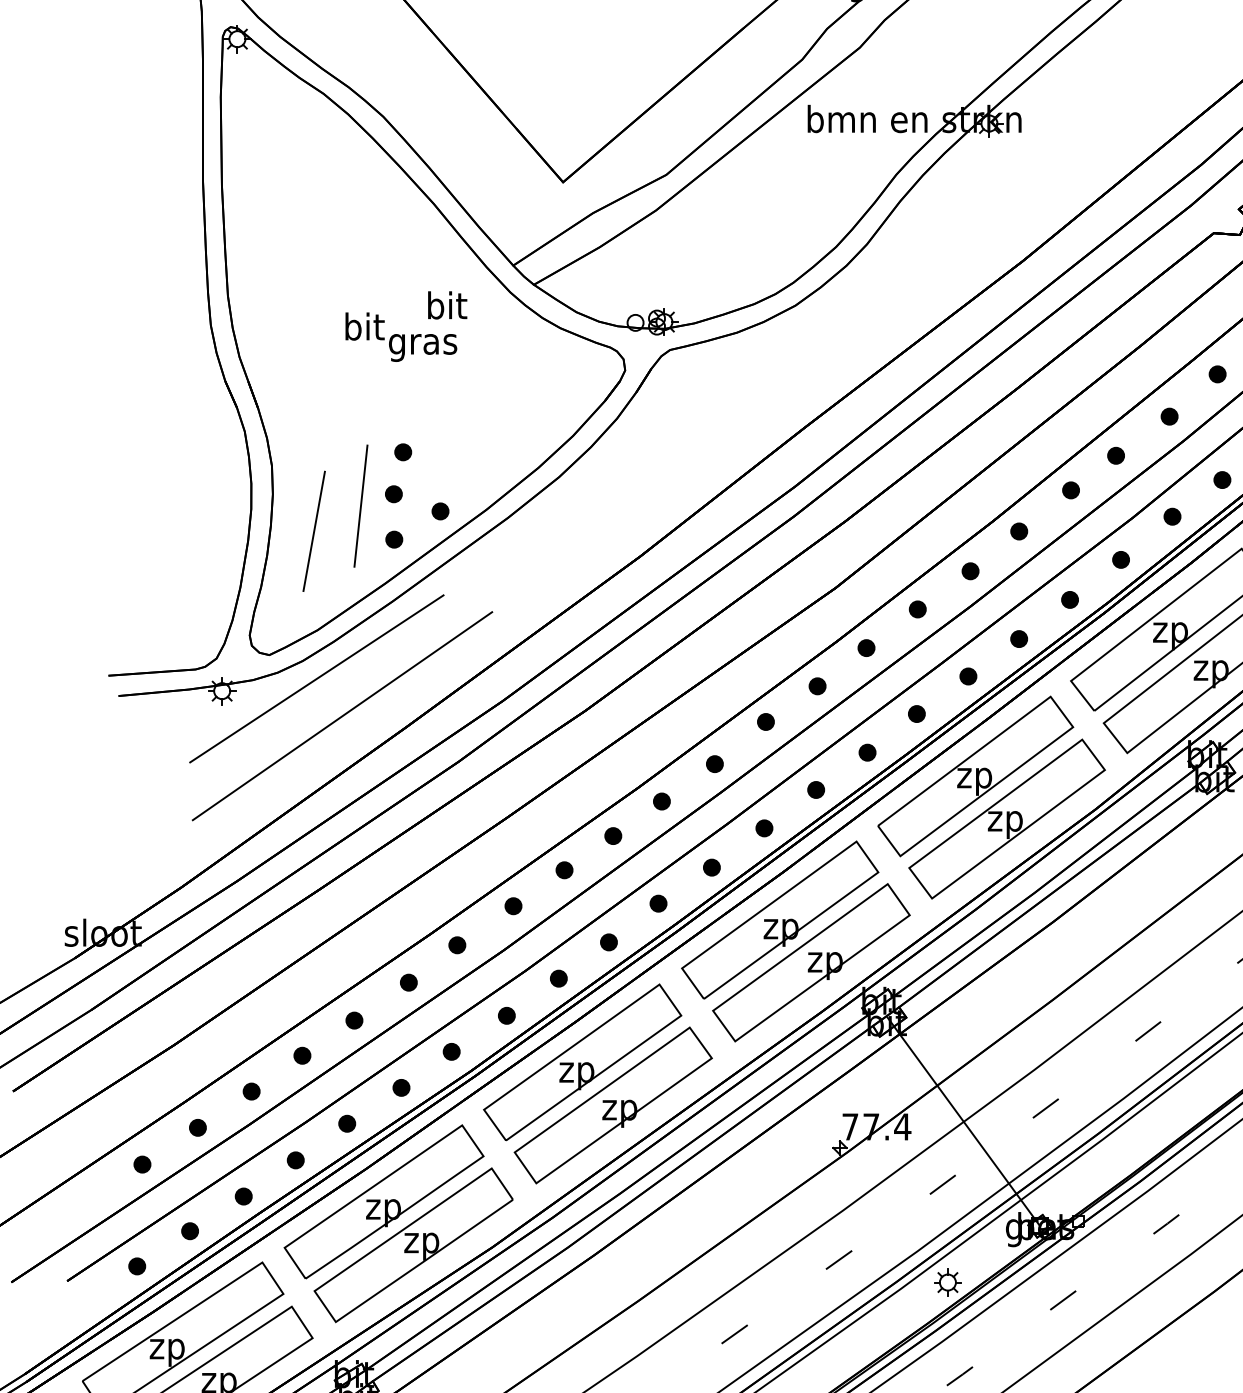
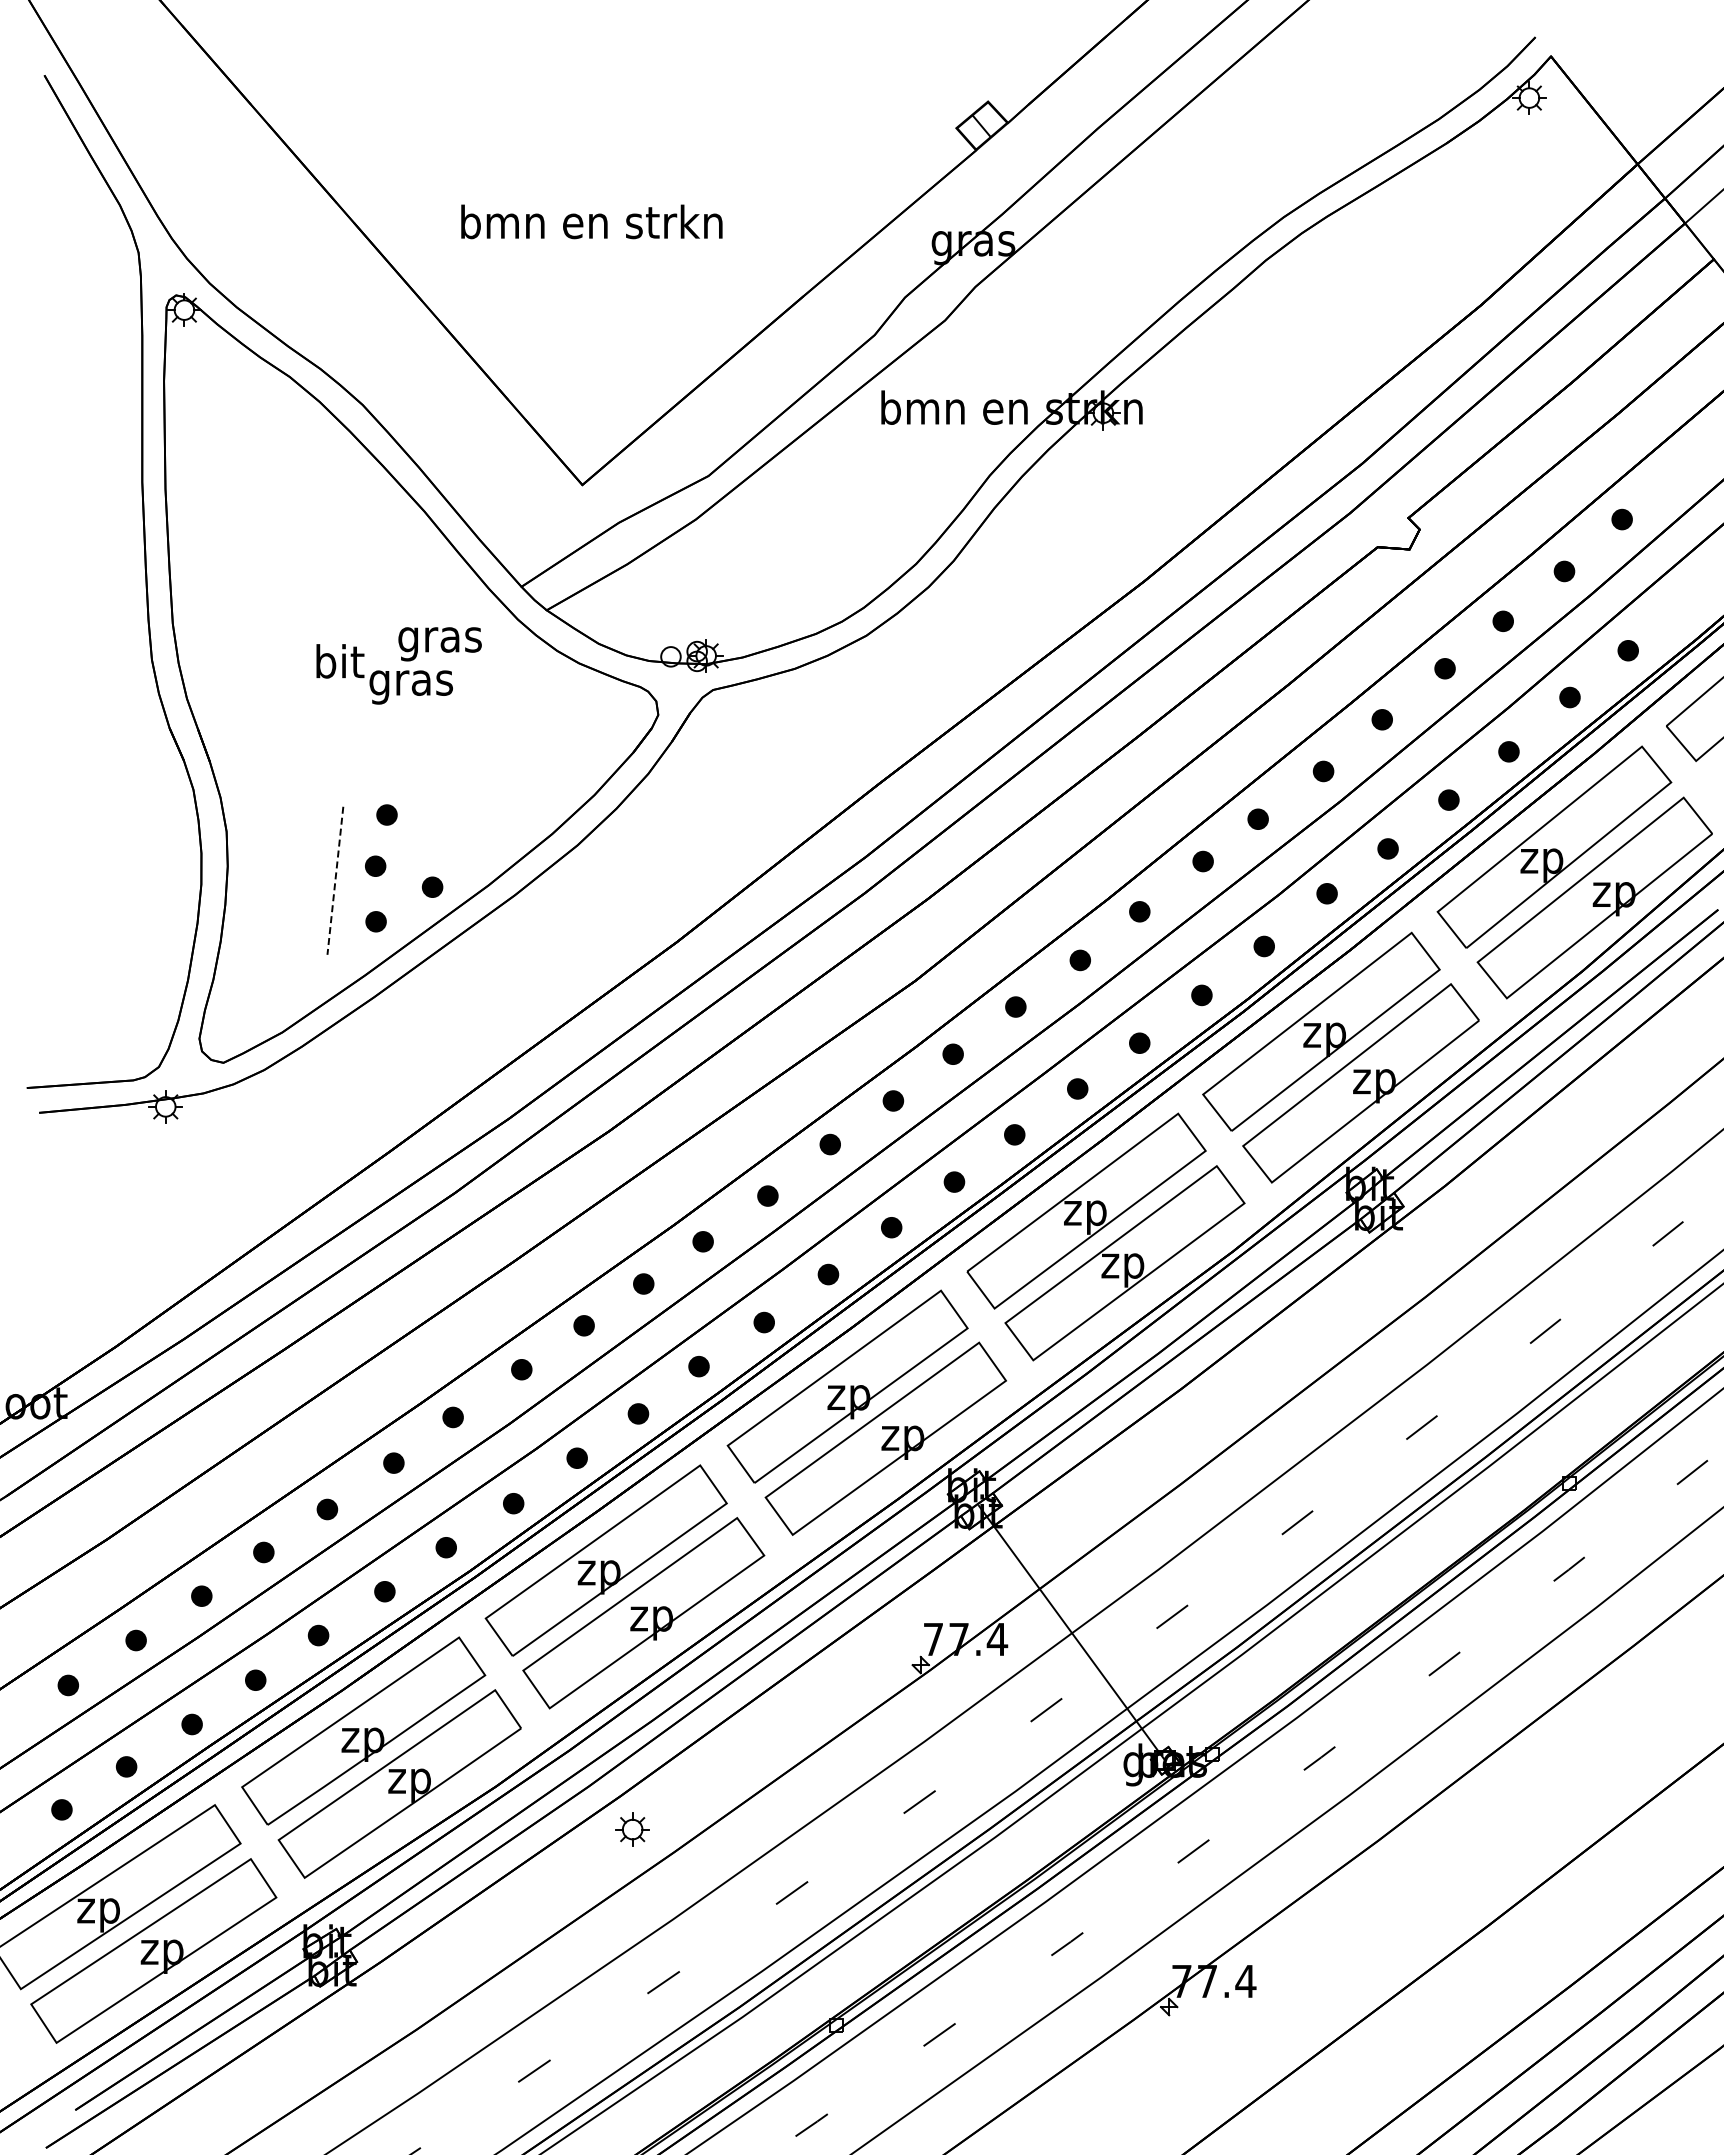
text: (446, 308) -> (439, 639), bit -> gras
line: (361, 506) -> (335, 881), solid -> dashed
line: (314, 531) -> (278, 911), removed
line: (316, 678) -> (281, 1091), removed
line: (342, 716) -> (312, 1137), removed
part: (947, 1282) -> (632, 1829), moved

